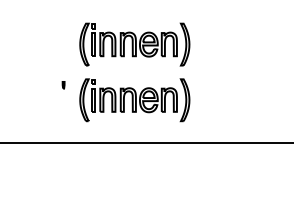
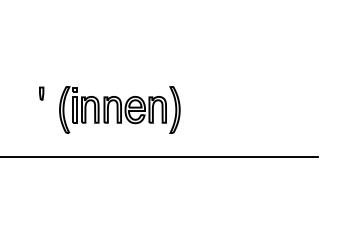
part: (134, 44) -> (119, 48), removed
part: (63, 85) -> (41, 93), size x1.67

